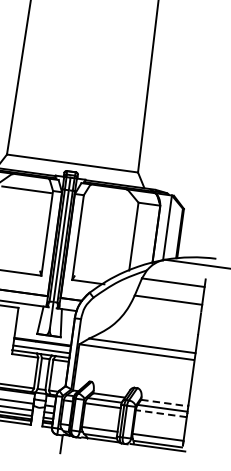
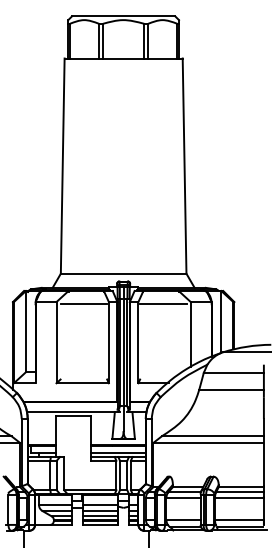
line: (109, 201) -> (163, 304), added
line: (164, 403) -> (241, 487), dashed -> solid
line: (160, 413) -> (238, 497), dashed -> solid

